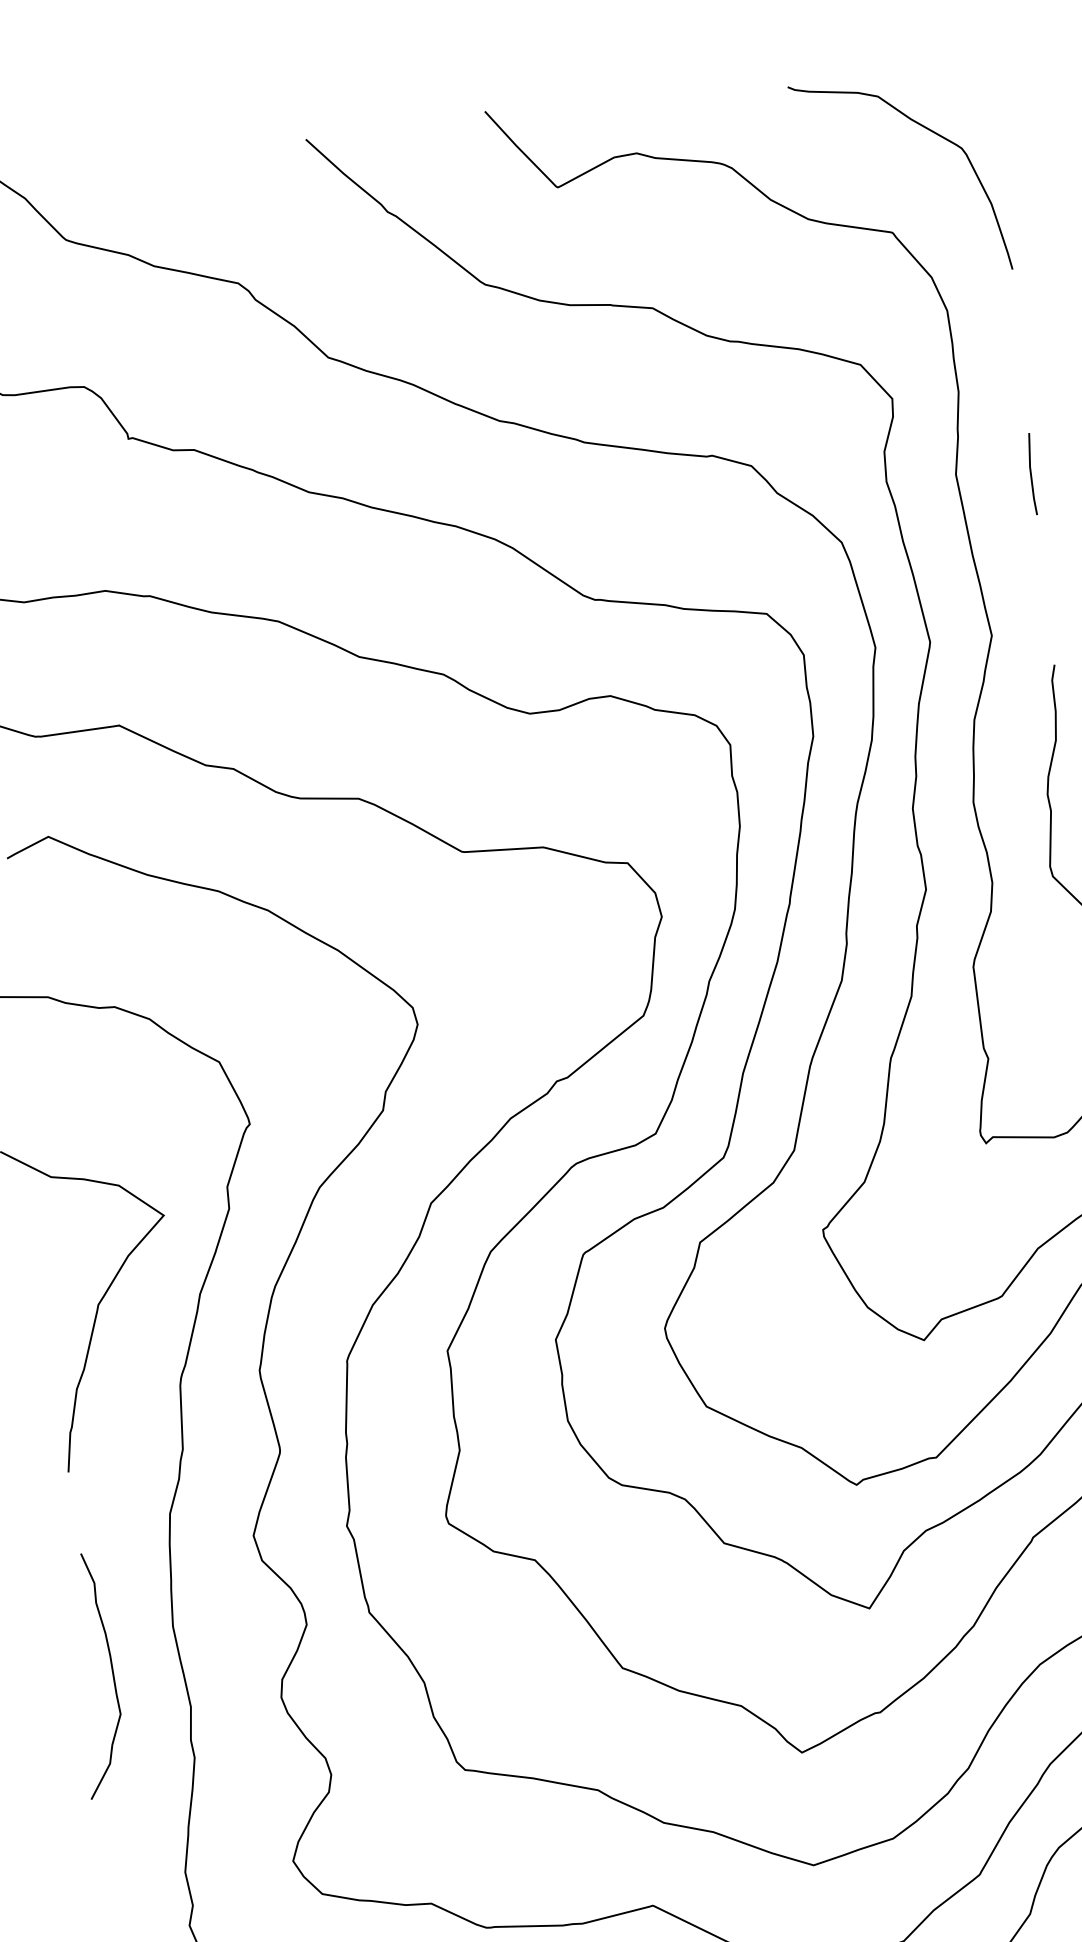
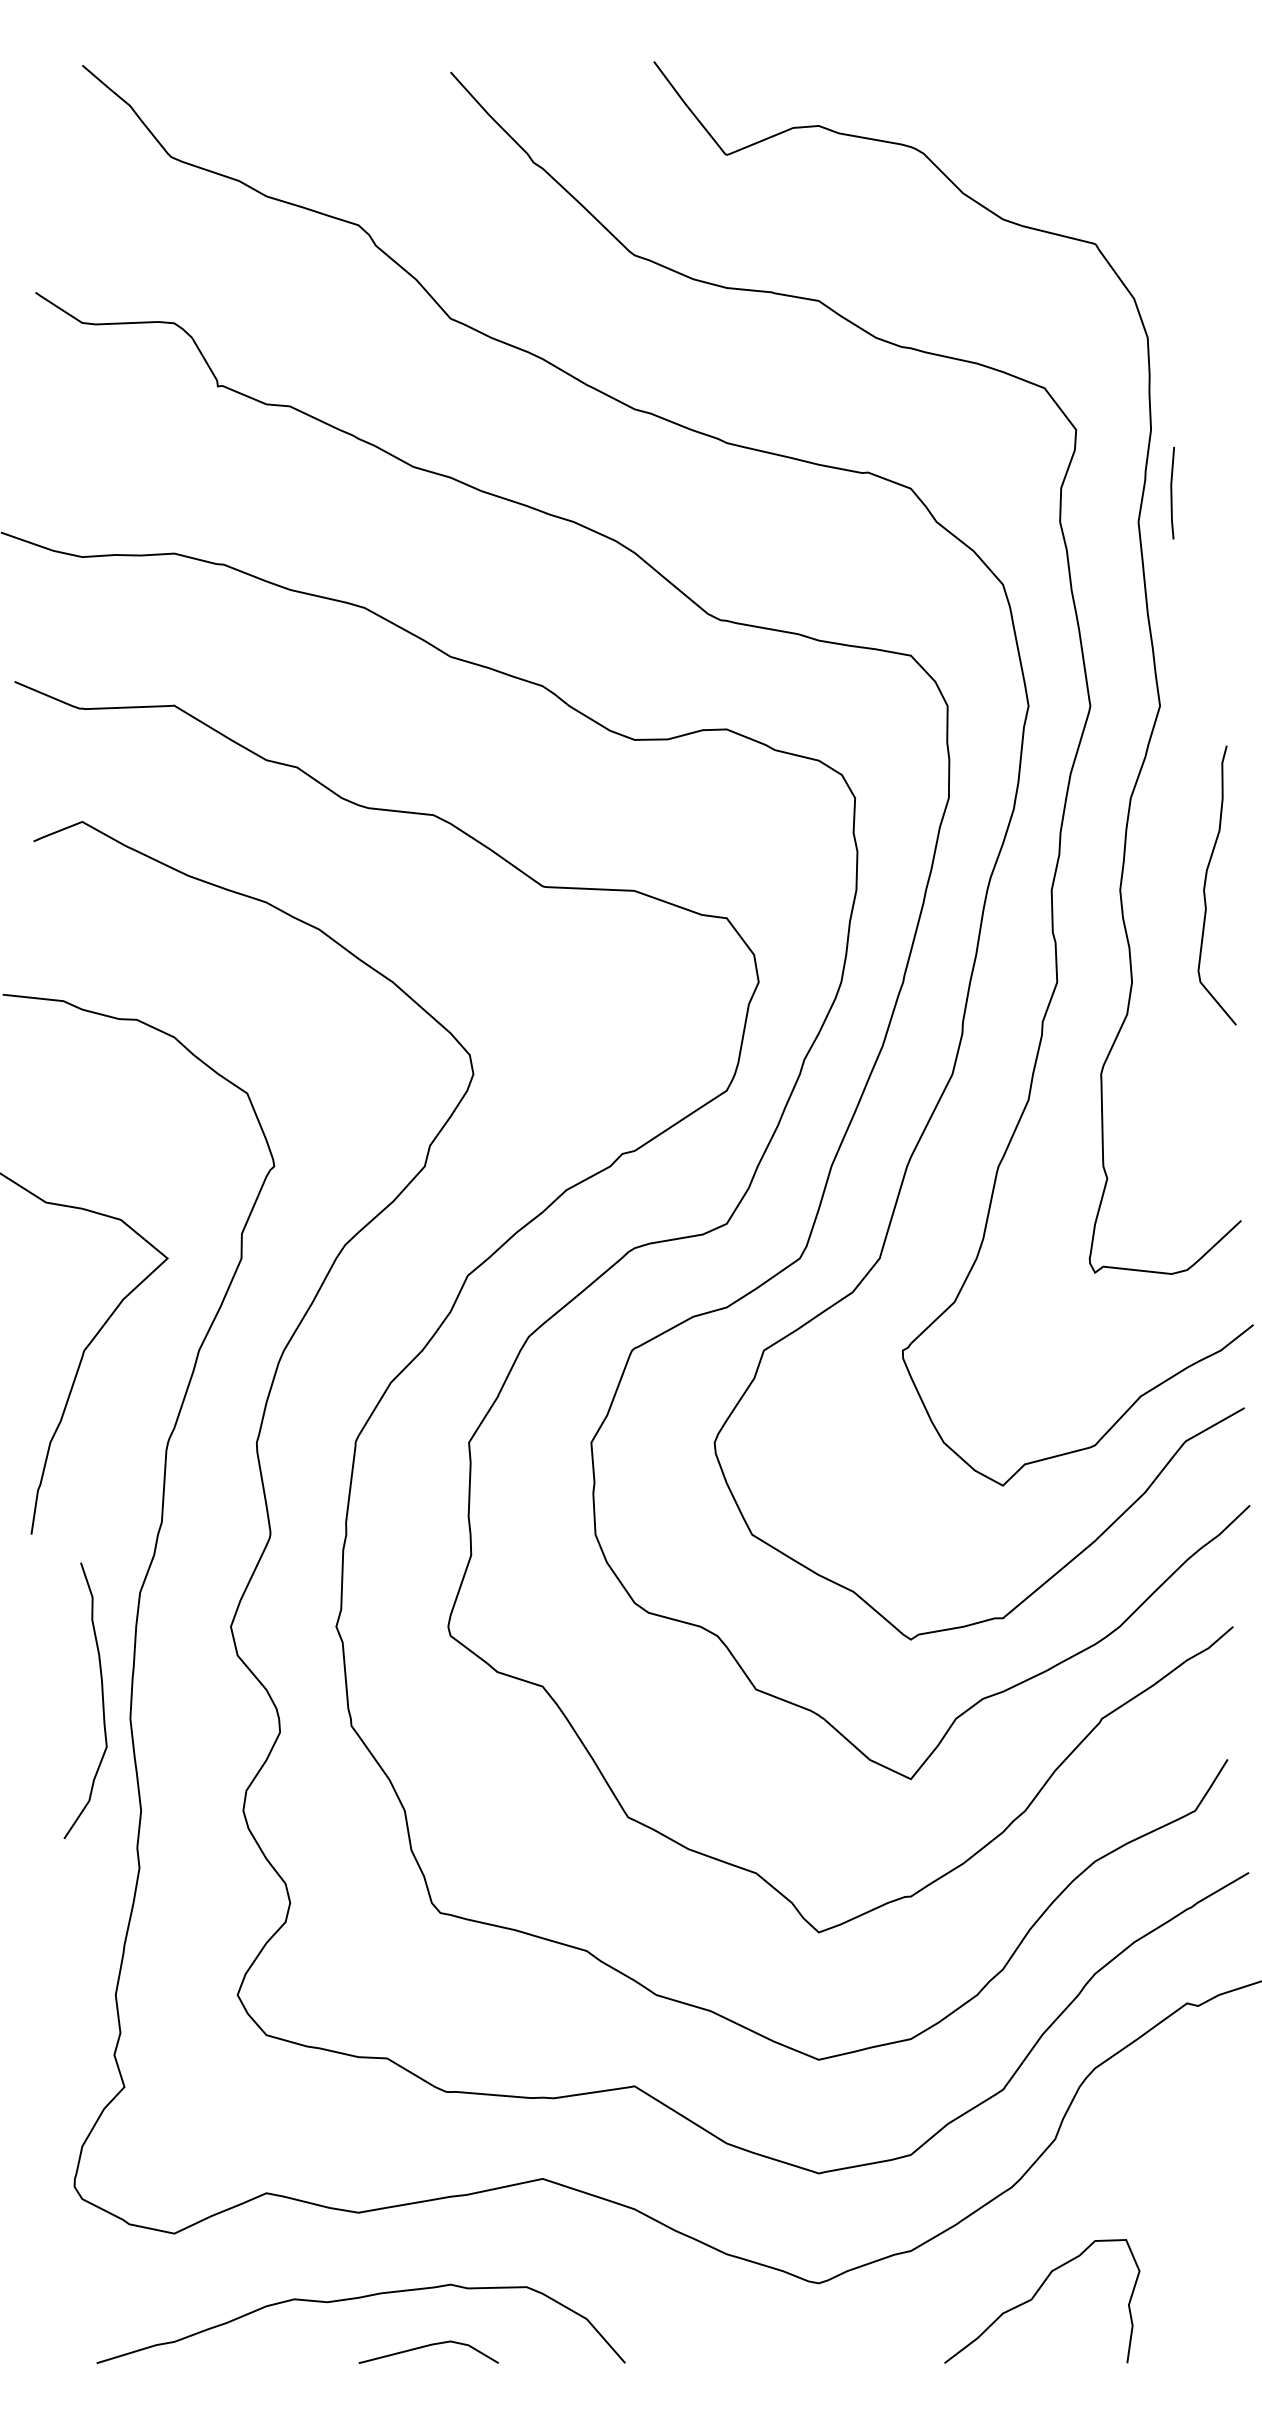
curve: (926, 129) -> (1145, 132), removed
line: (1031, 474) -> (1172, 493), moved
curve: (111, 1669) -> (101, 1695), moved

